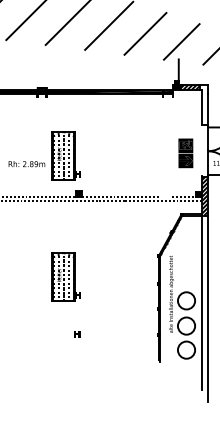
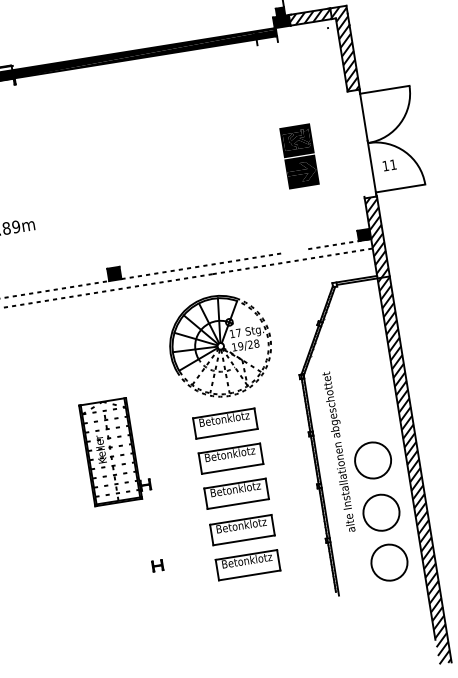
hatch: (204, 105) -> (345, 49), added
part: (185, 153) -> (298, 156), moved
part: (65, 155) -> (73, 199), removed
part: (123, 278) -> (234, 435), added
hatch: (205, 308) -> (414, 469), added

